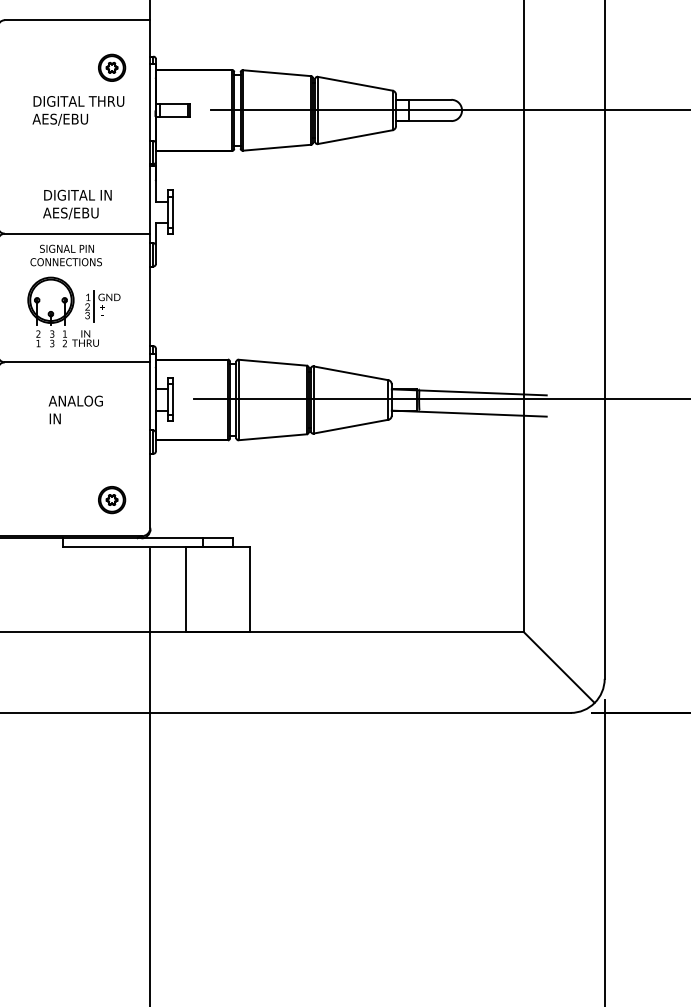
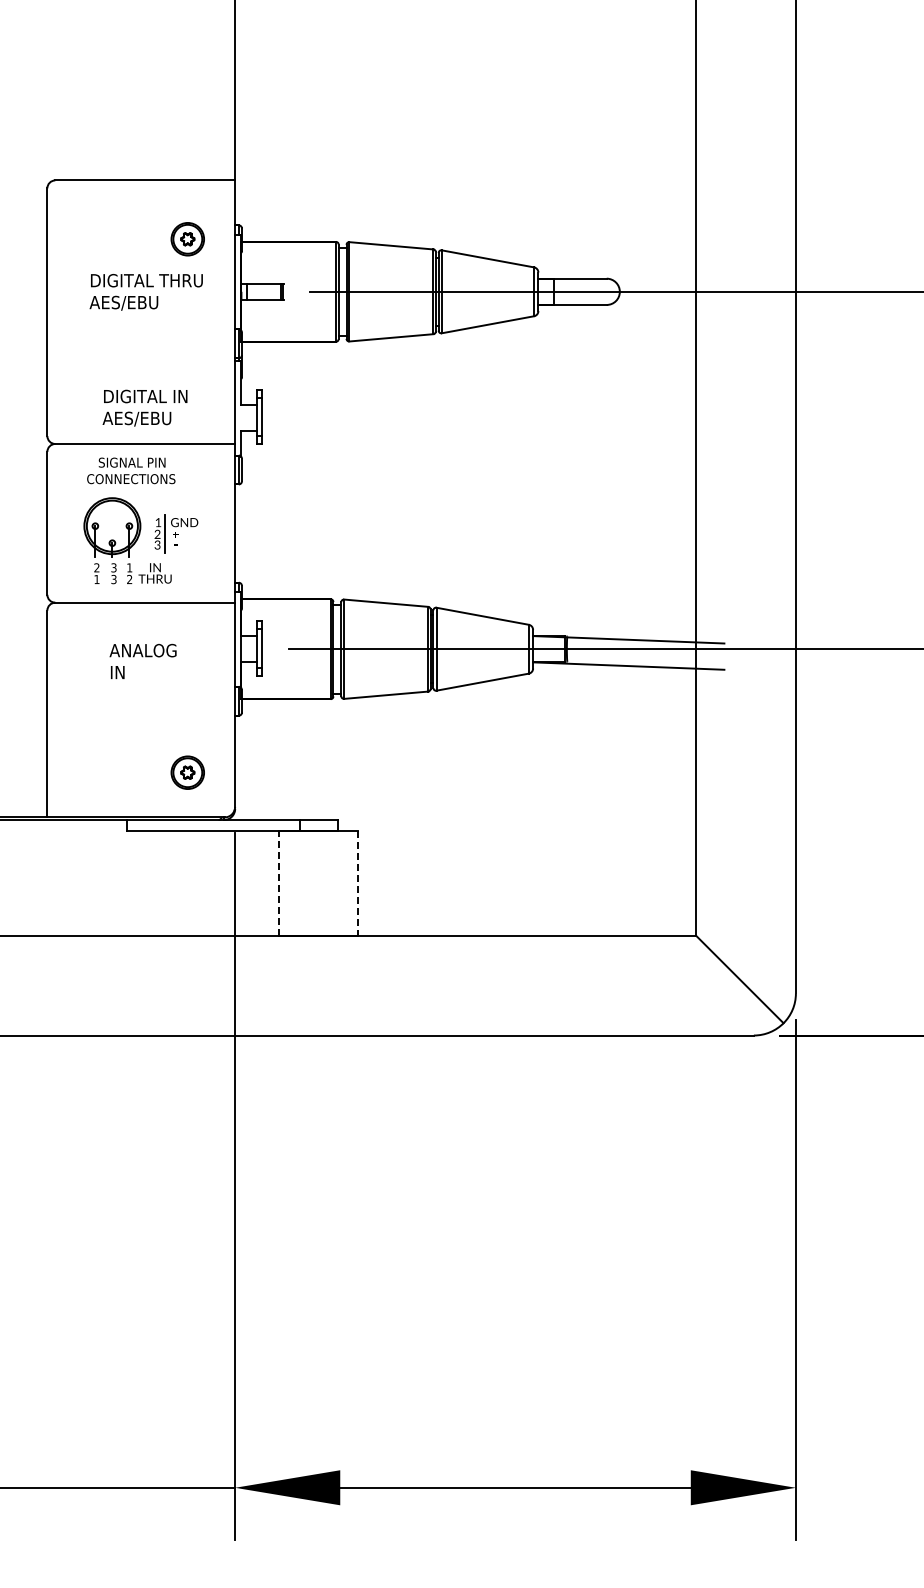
line: (186, 589) -> (279, 883), solid -> dashed
line: (249, 589) -> (357, 883), solid -> dashed

